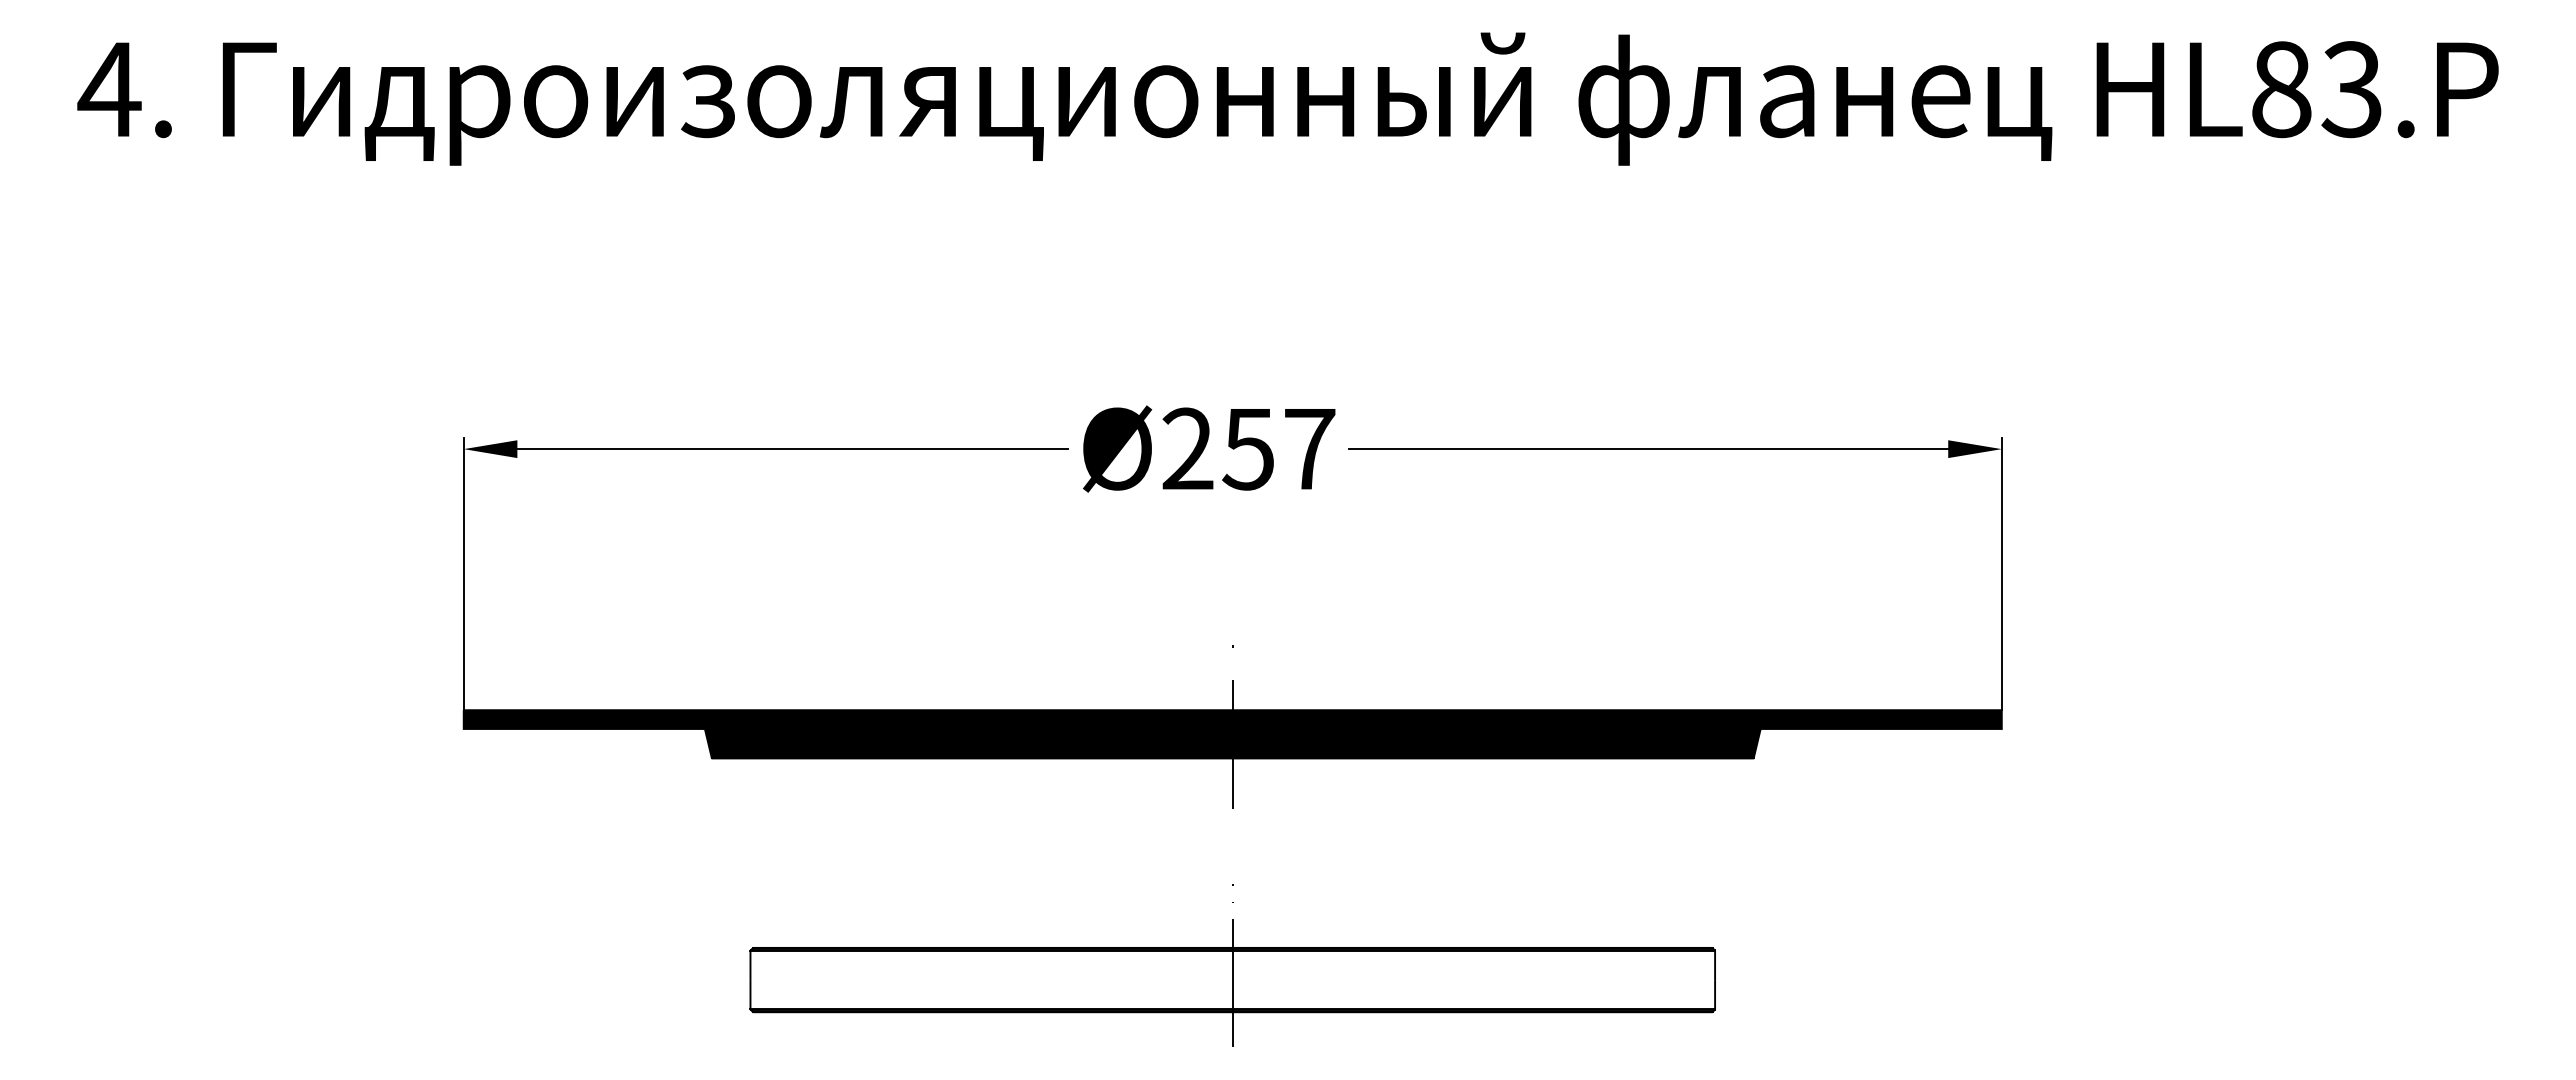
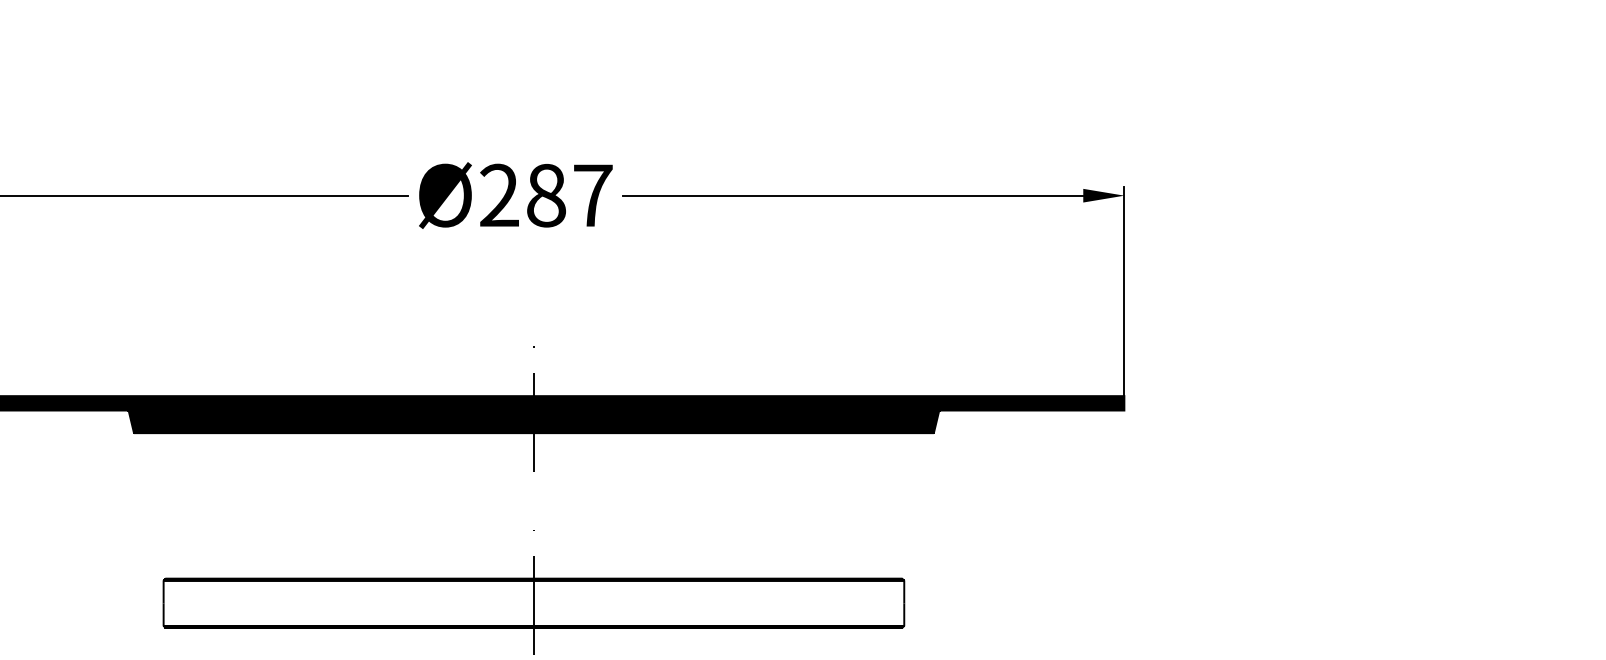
text: (1248, 448) -> (546, 195), Ø257 -> Ø287

